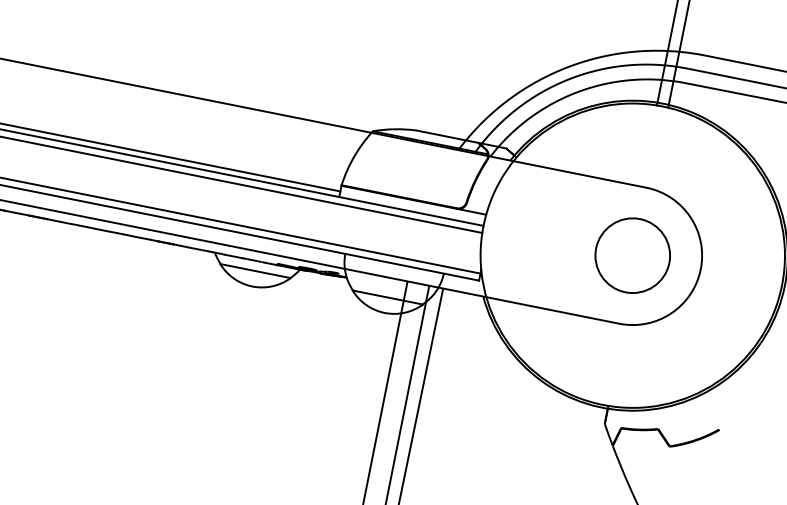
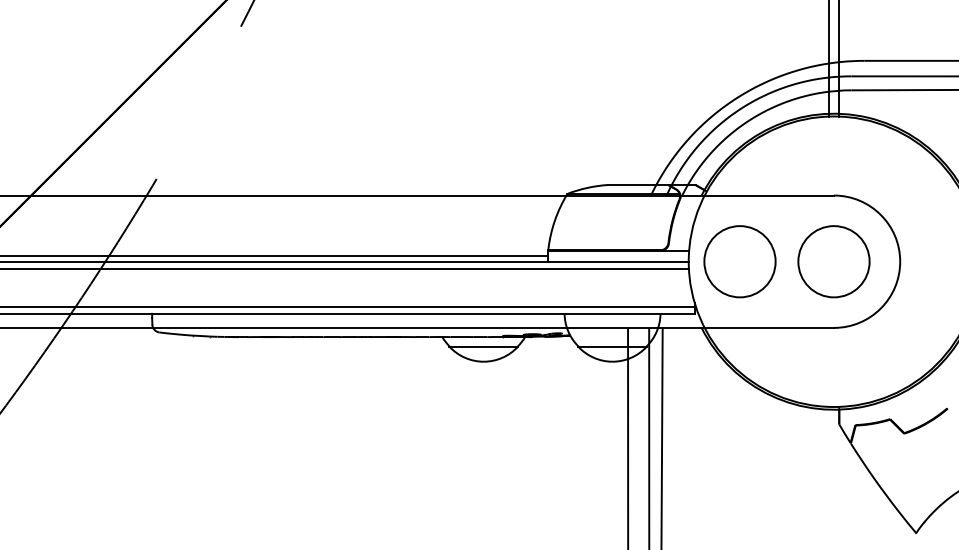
circle: (535, 236) -> (739, 261), added

